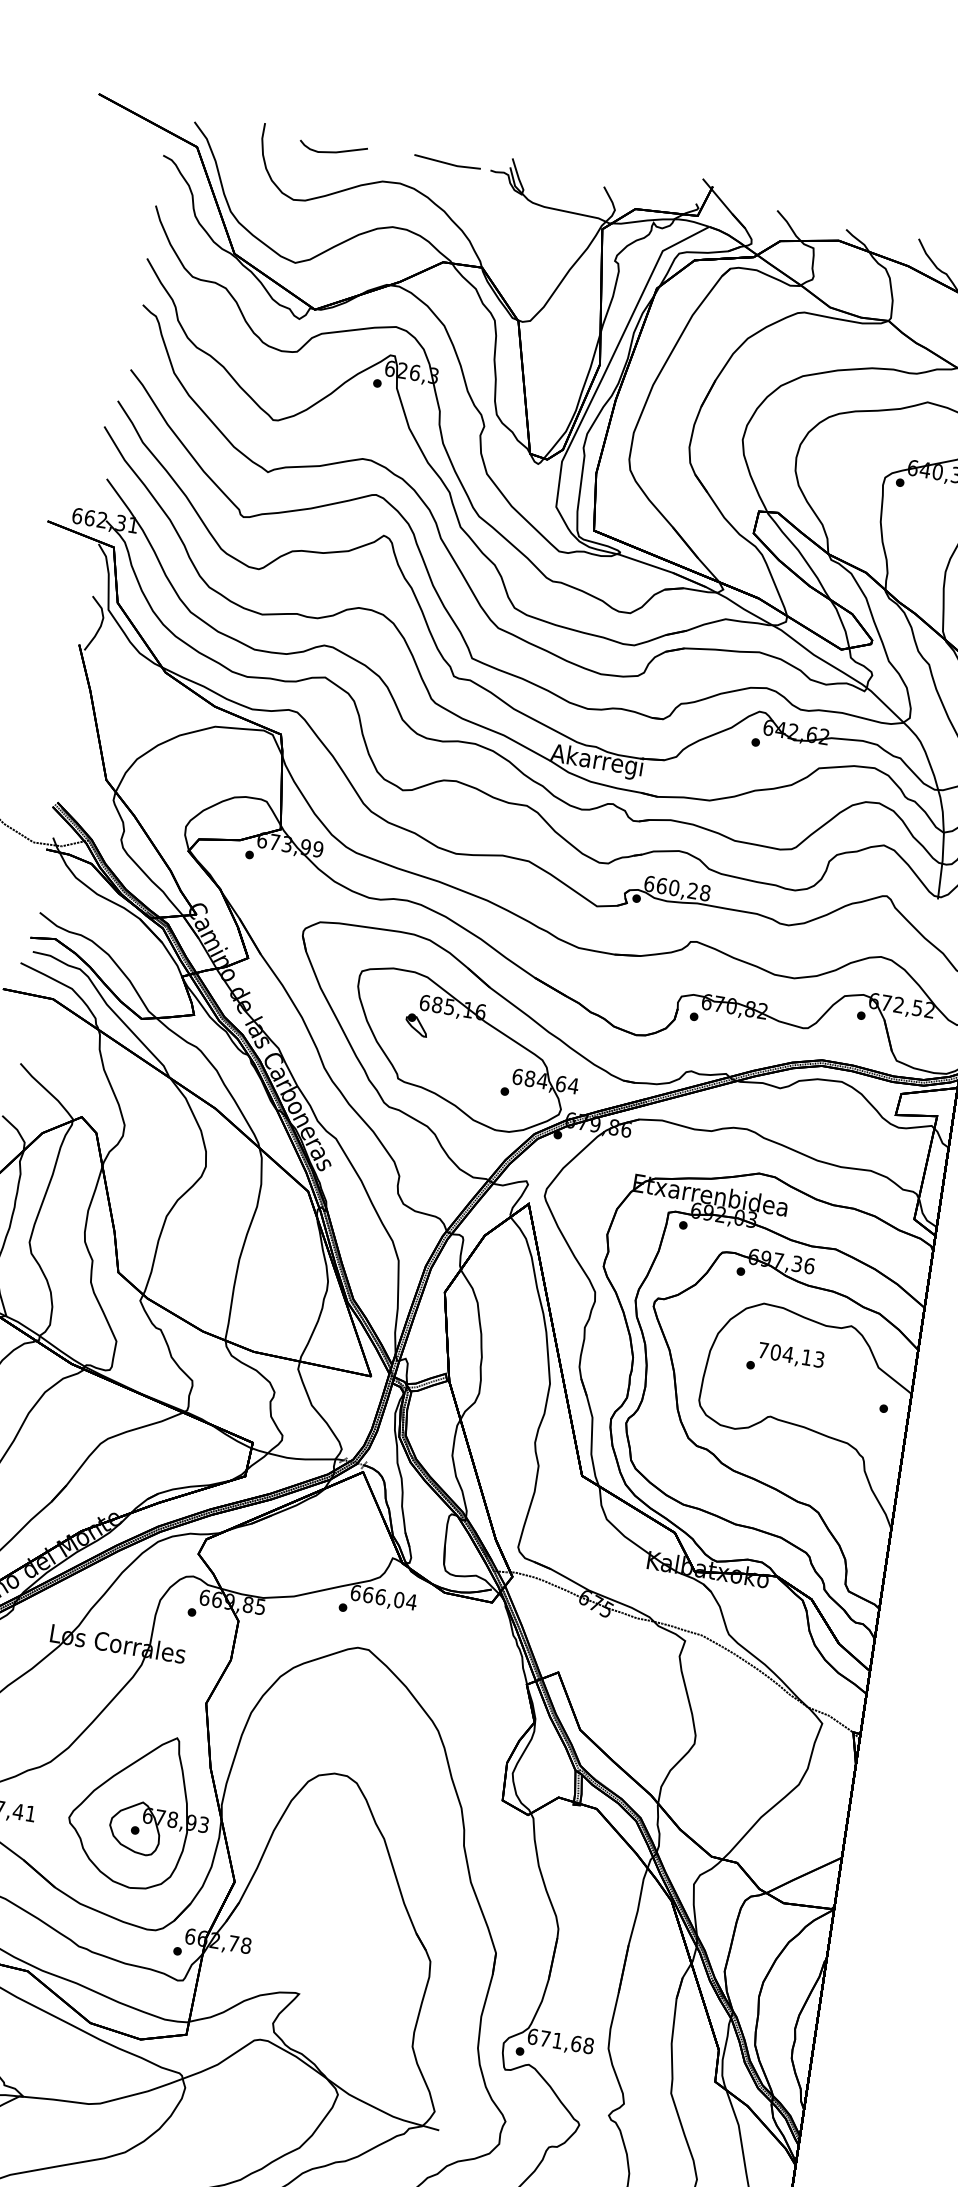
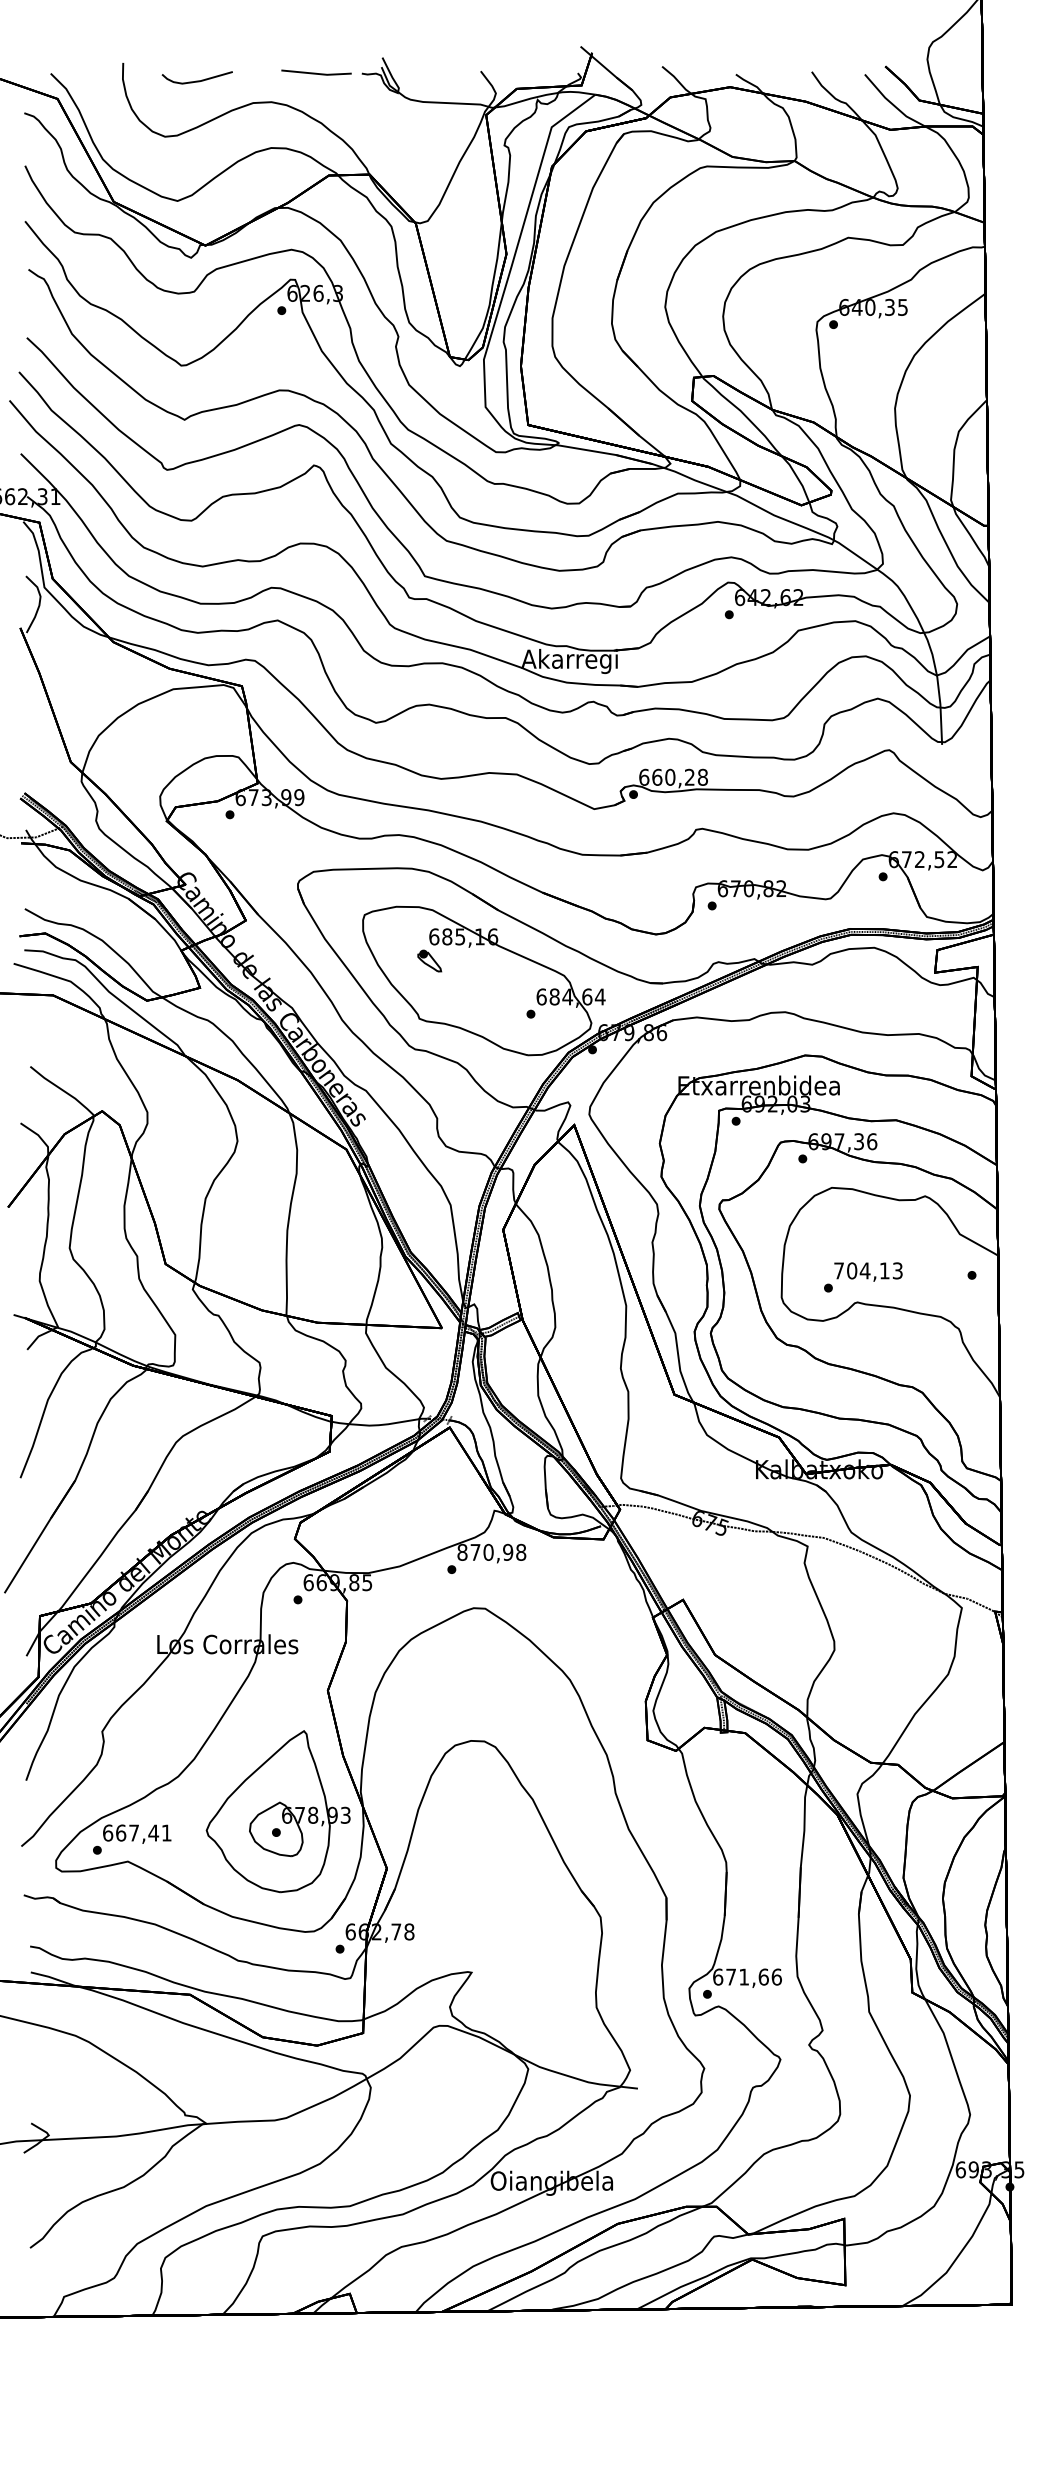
text: (785, 1360) -> (863, 1277), moved
text: (383, 1596) -> (491, 1551), 666,04 -> 870,98
text: (588, 2045) -> (776, 1976), 671,68 -> 671,66

